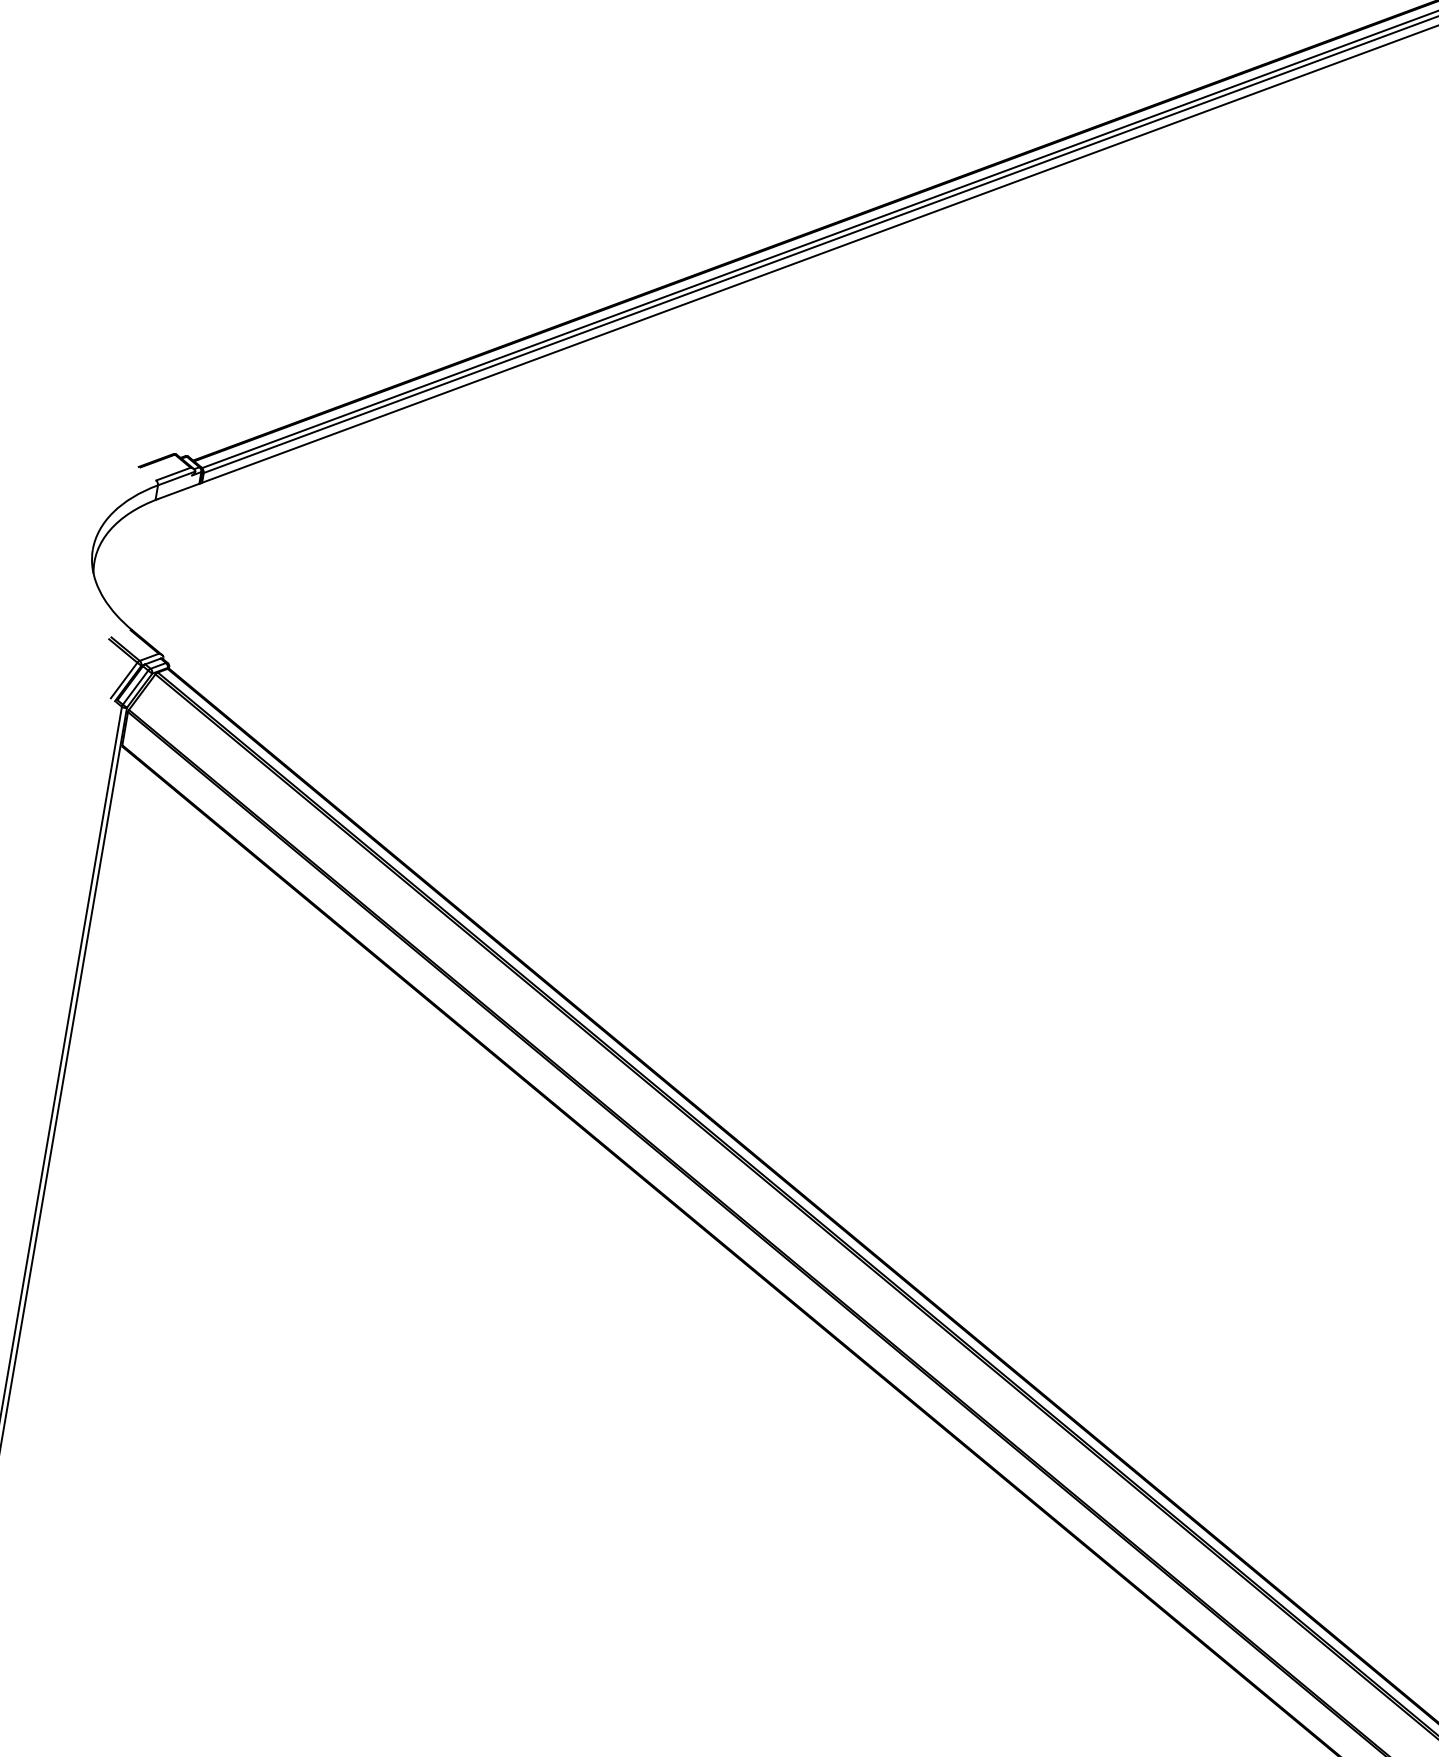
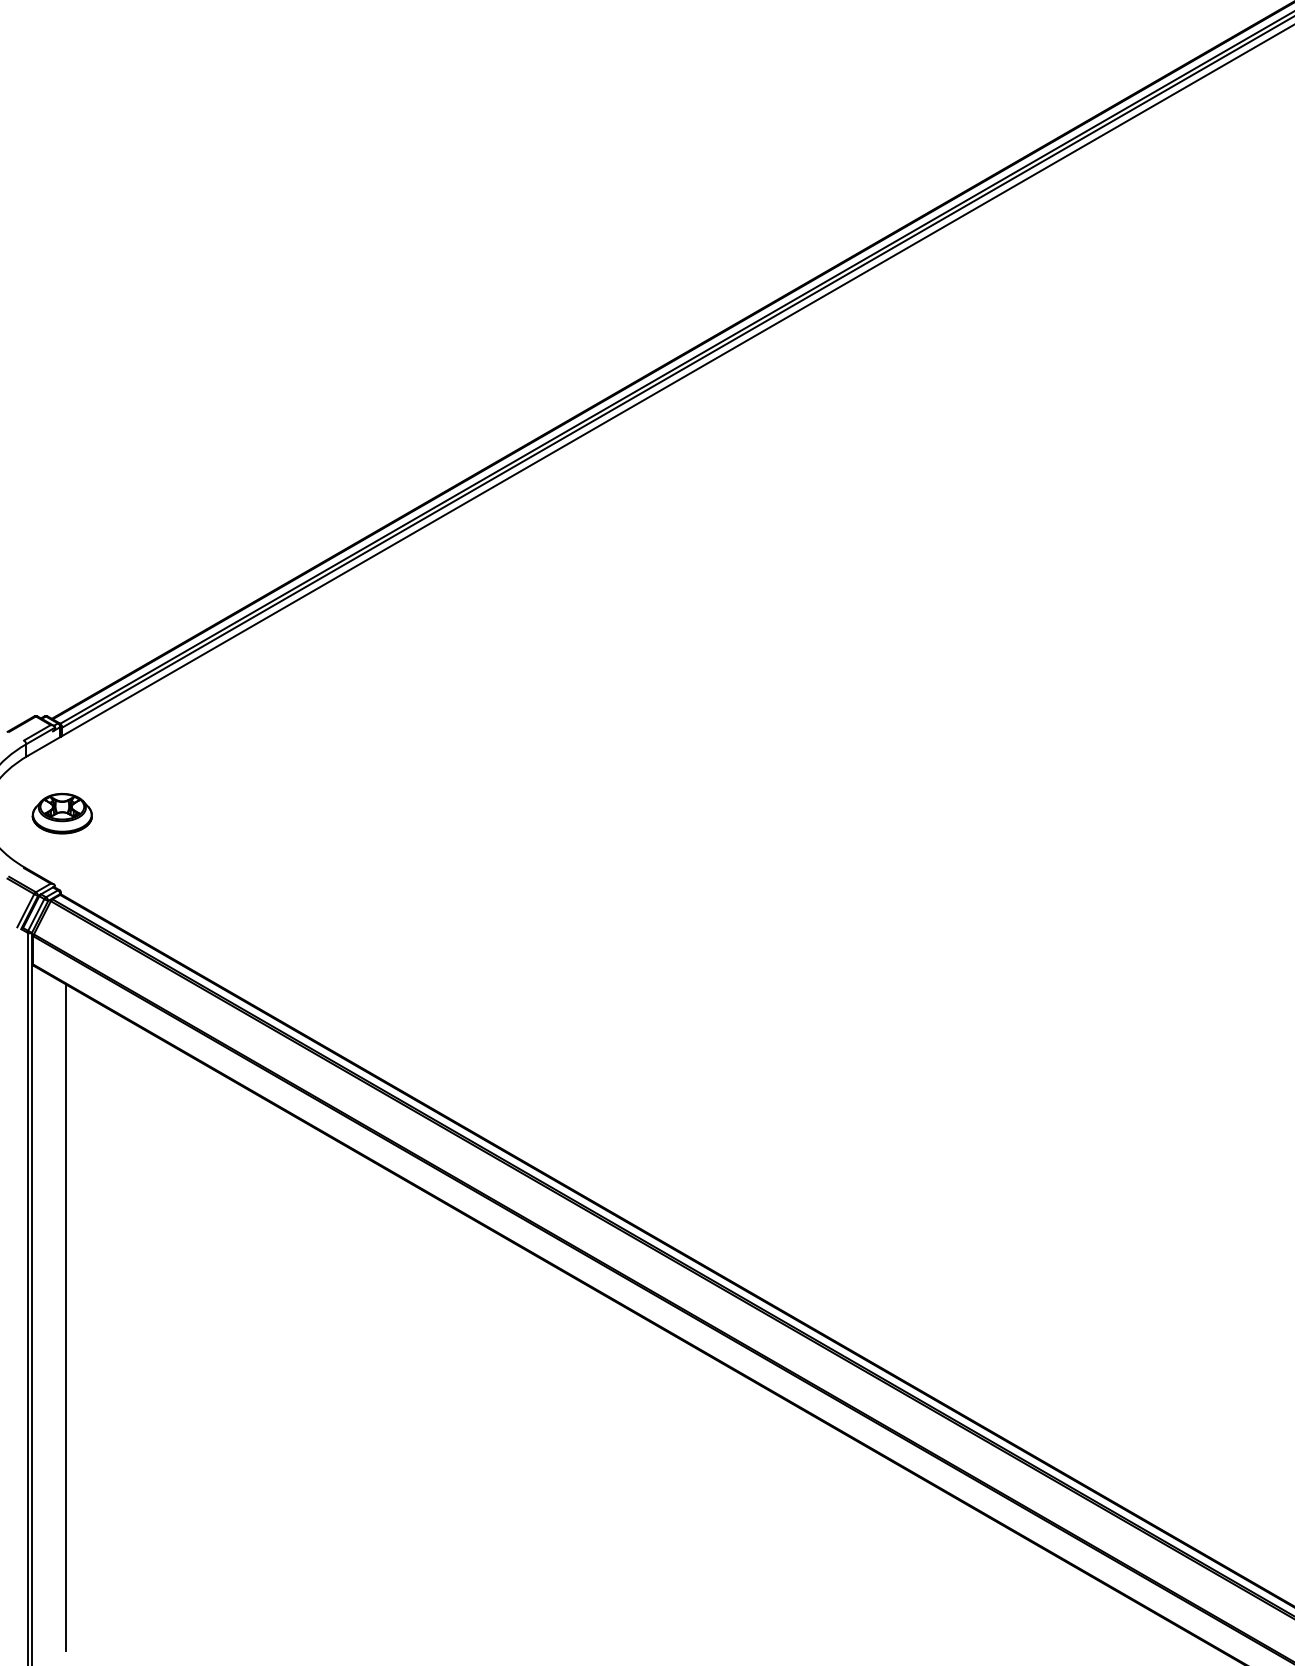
part: (185, 573) -> (61, 813), added
line: (89, 1165) -> (65, 1317), added

